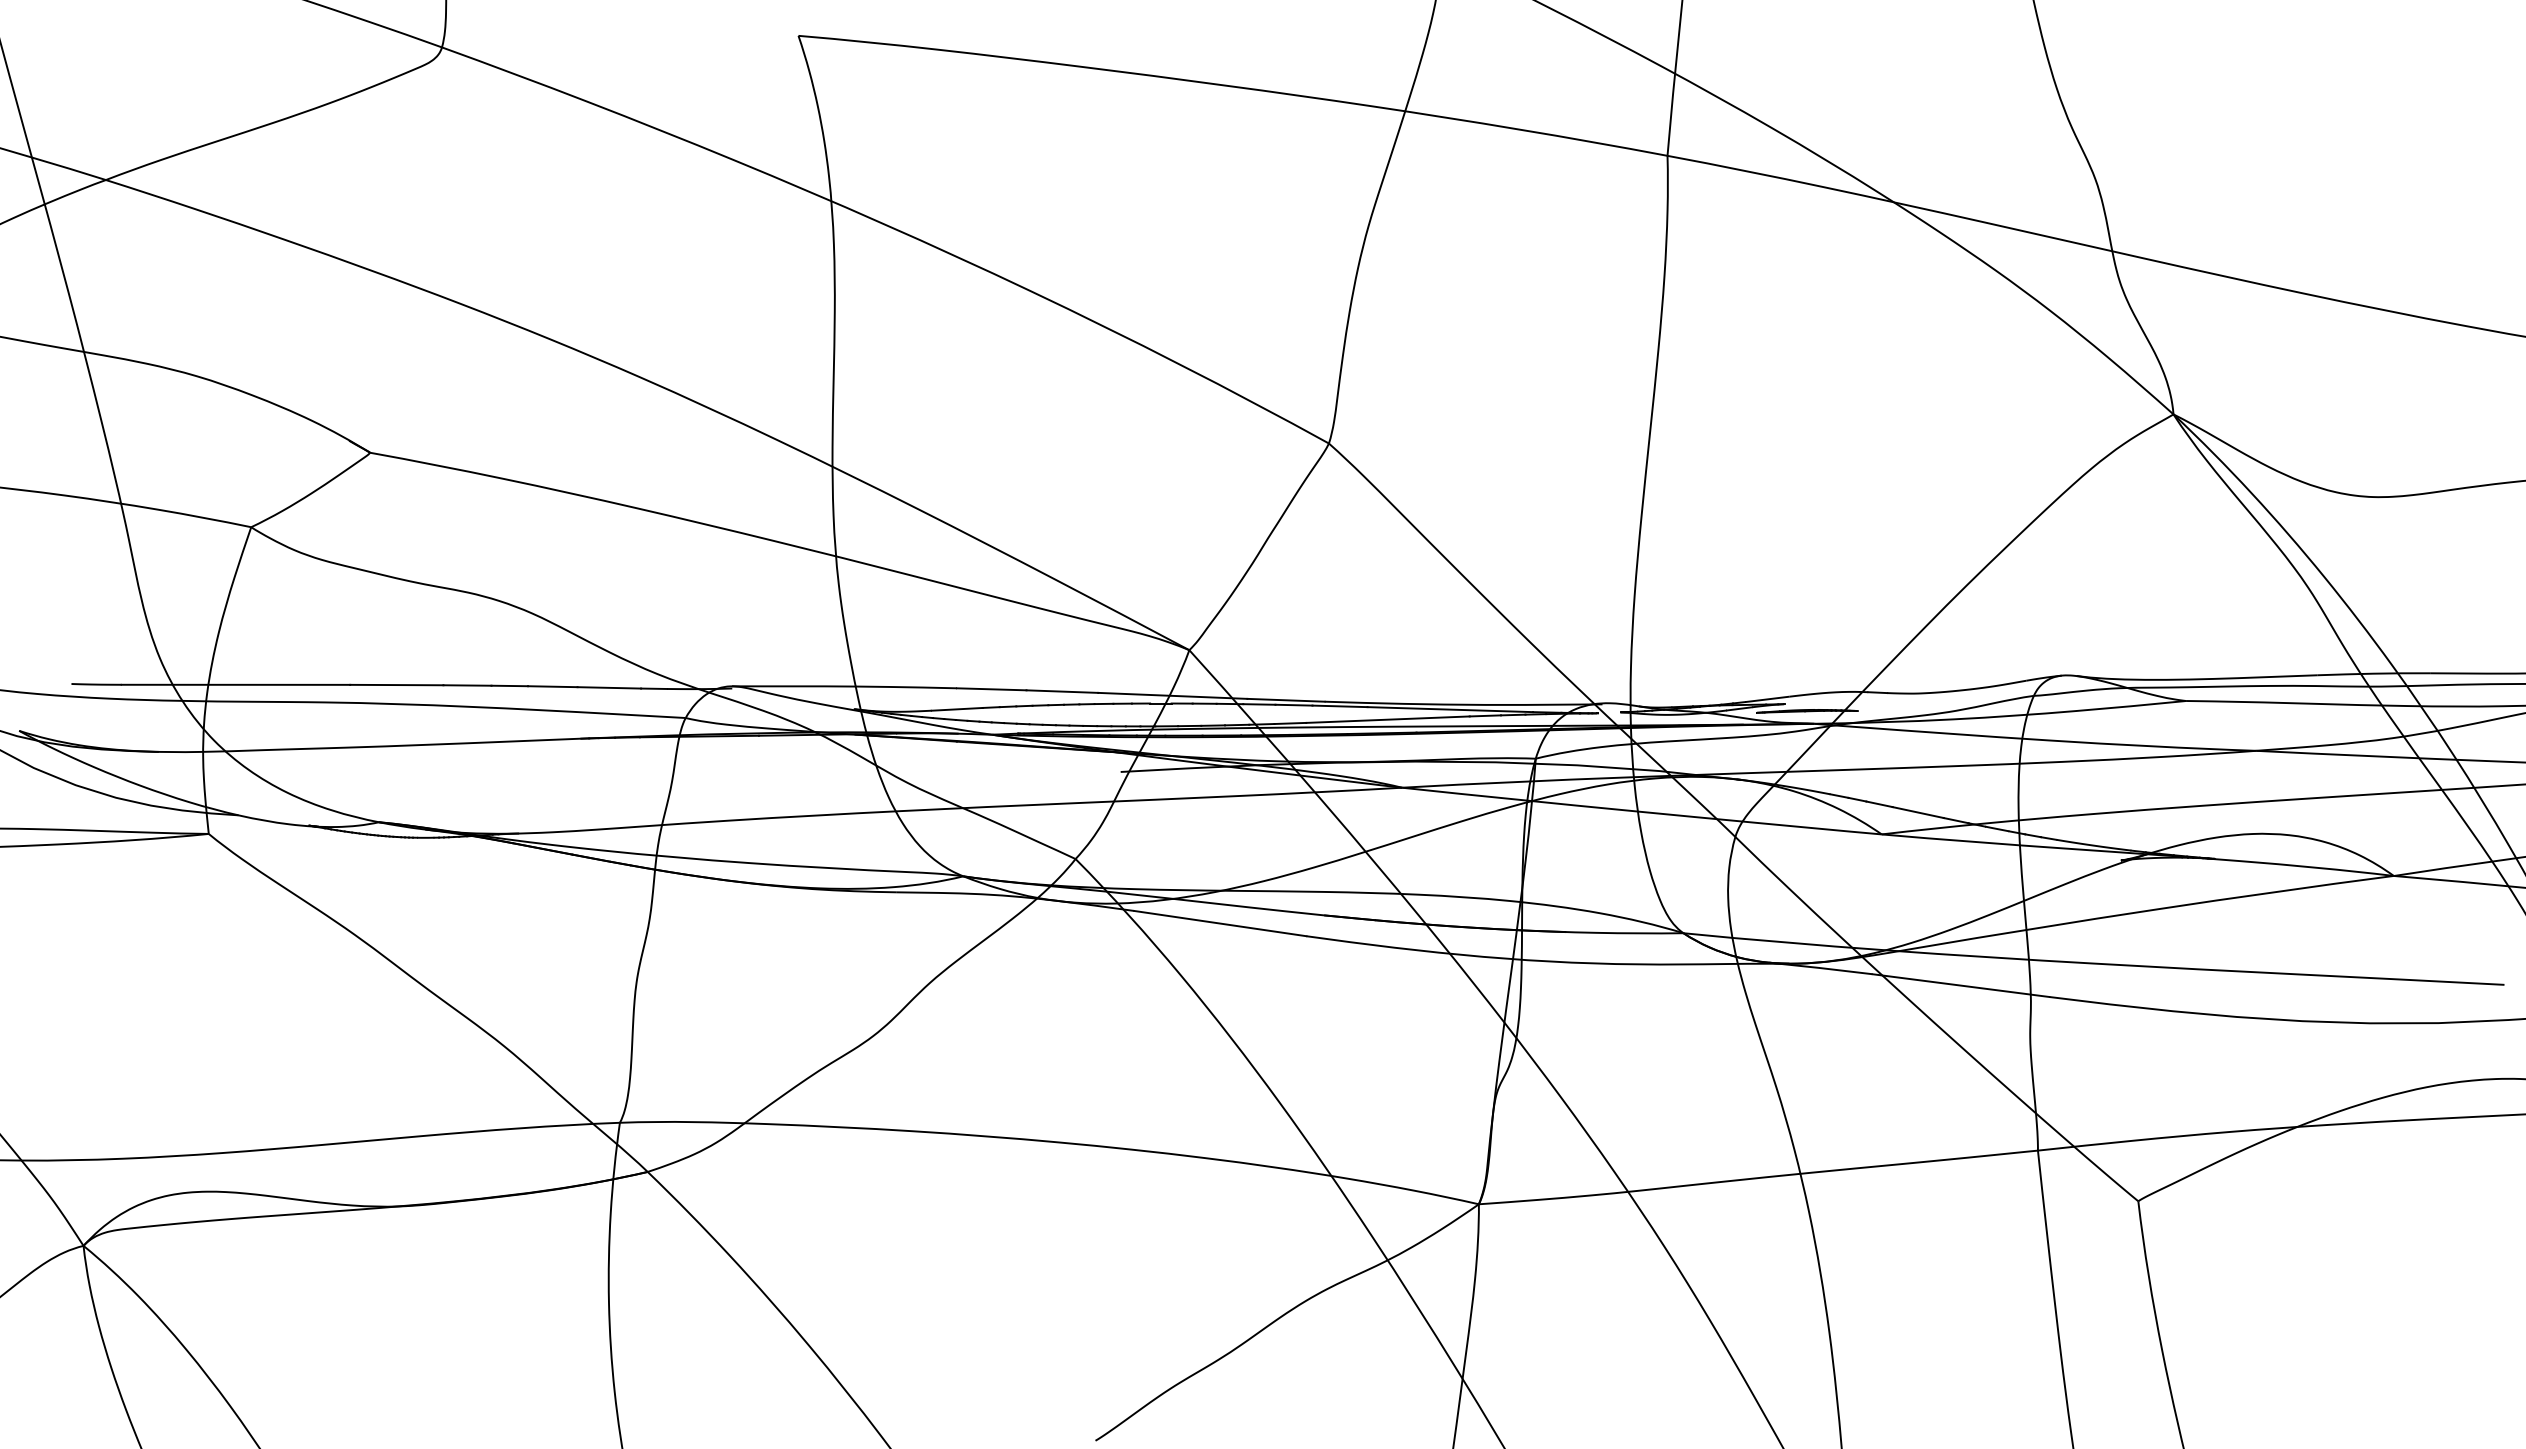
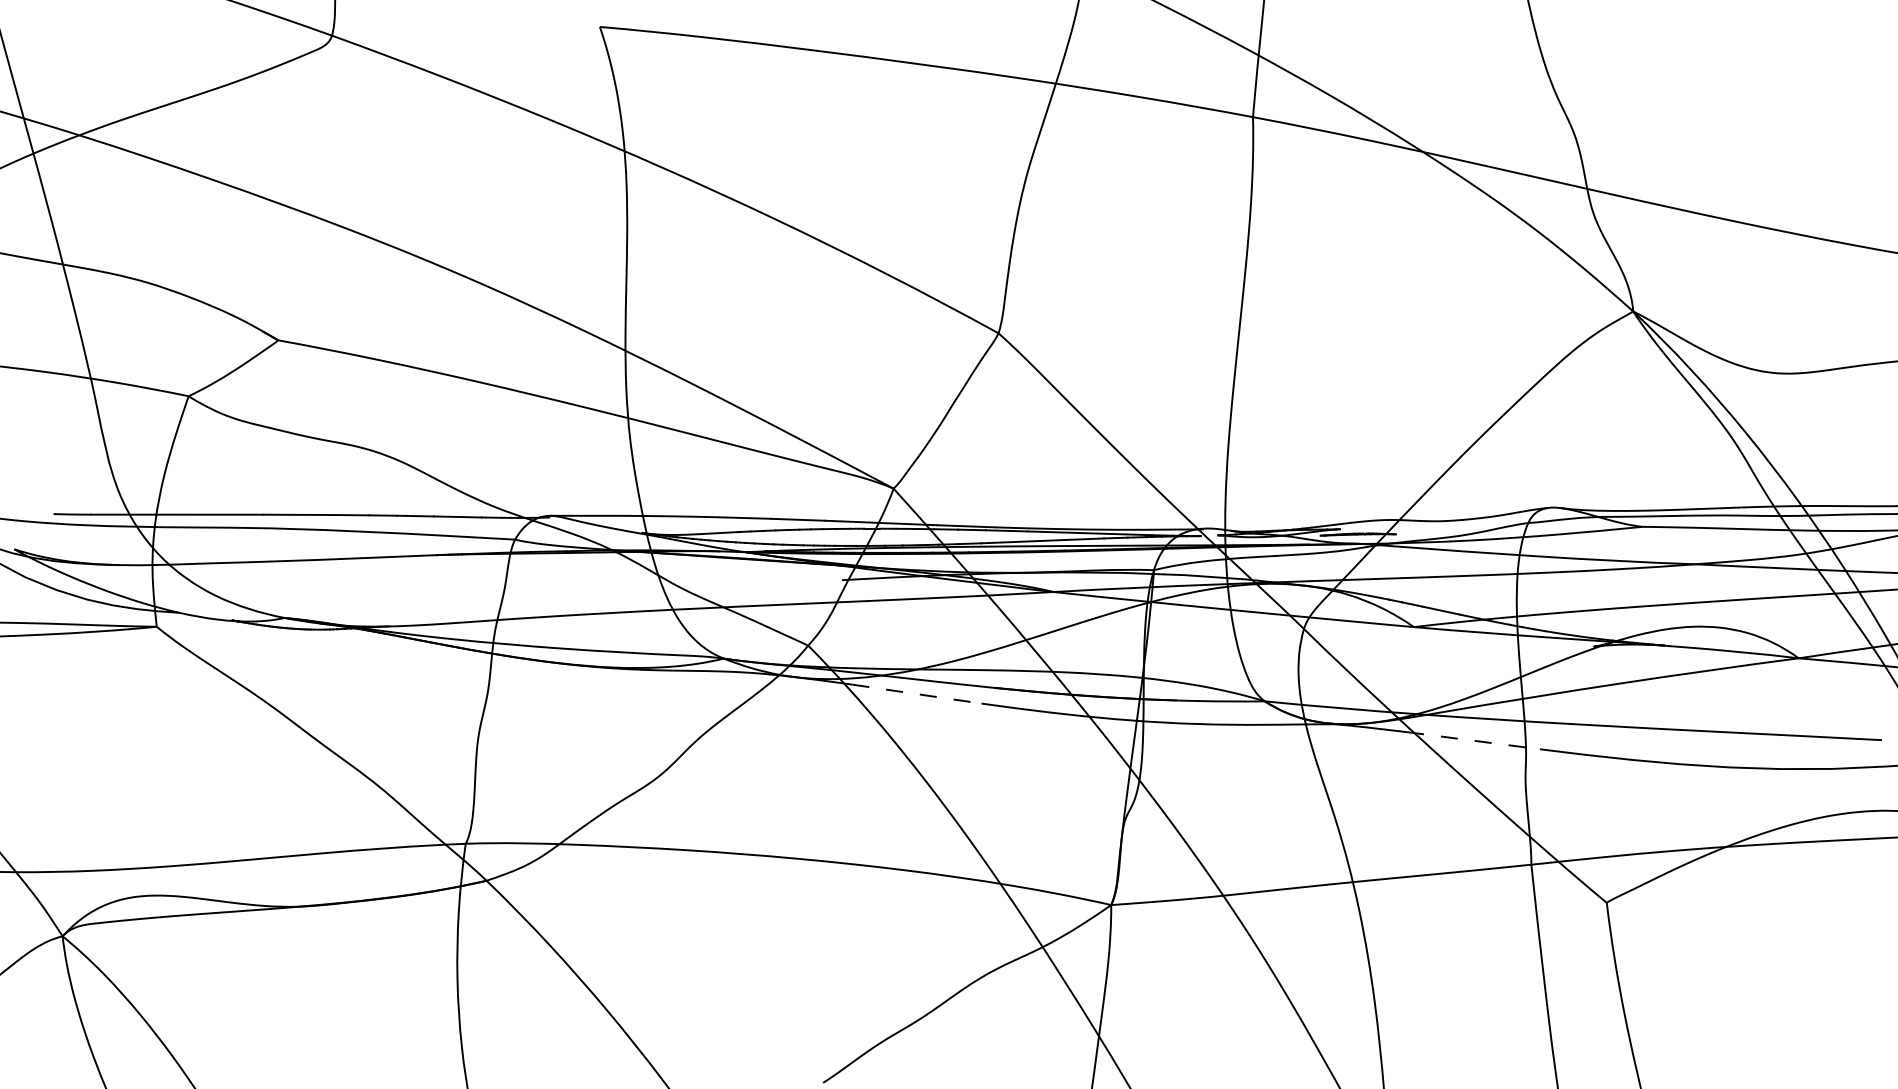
line: (1220, 923) -> (917, 694), solid -> dashed
line: (1961, 985) -> (1473, 740), solid -> dashed

